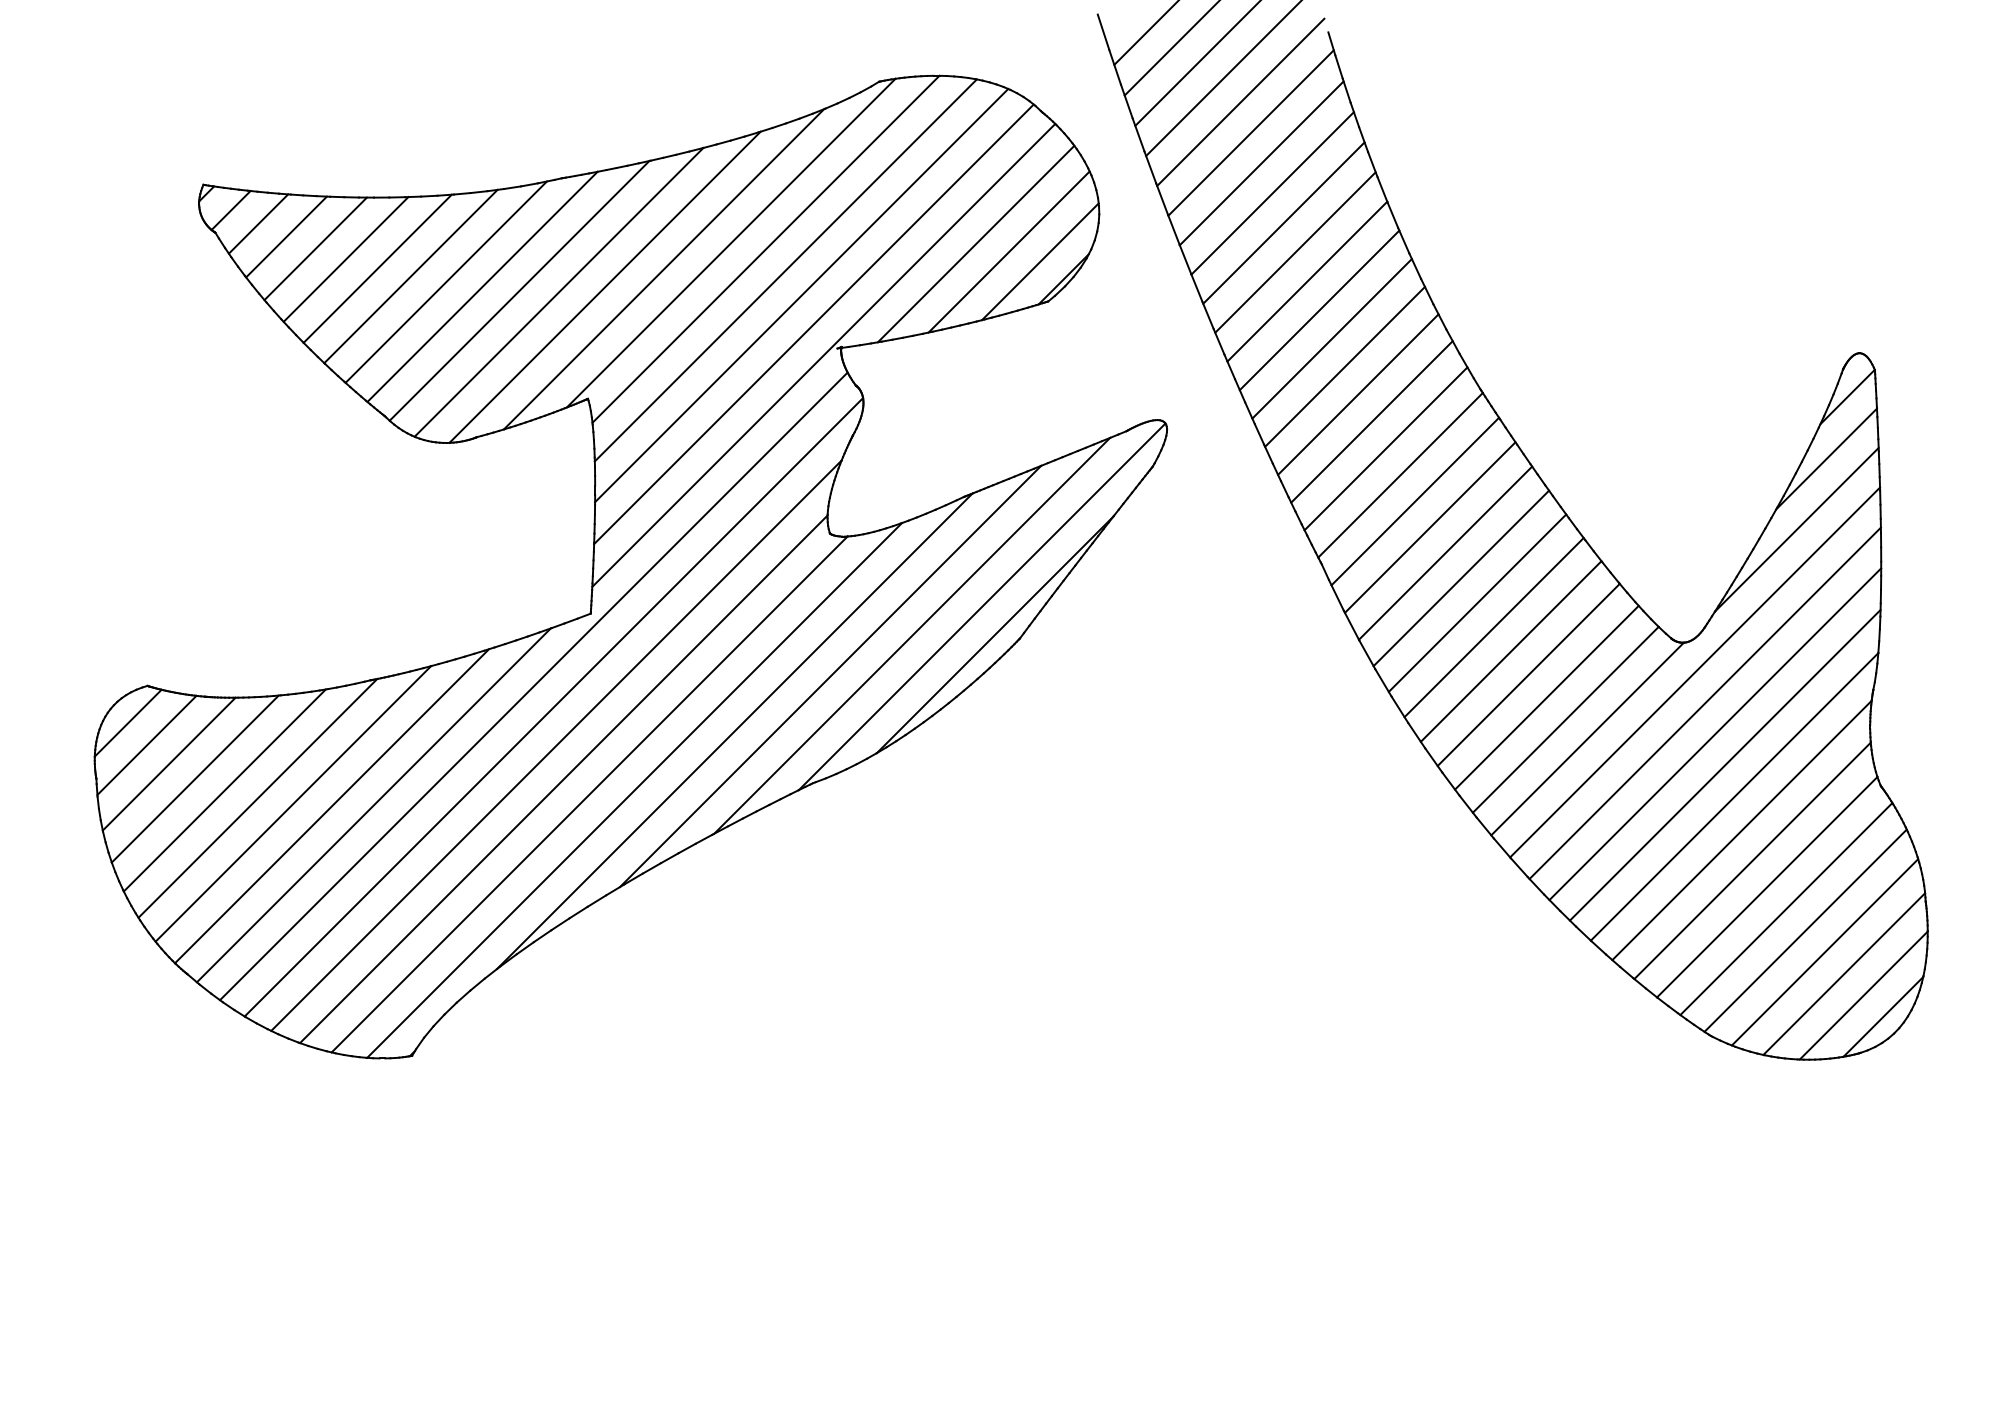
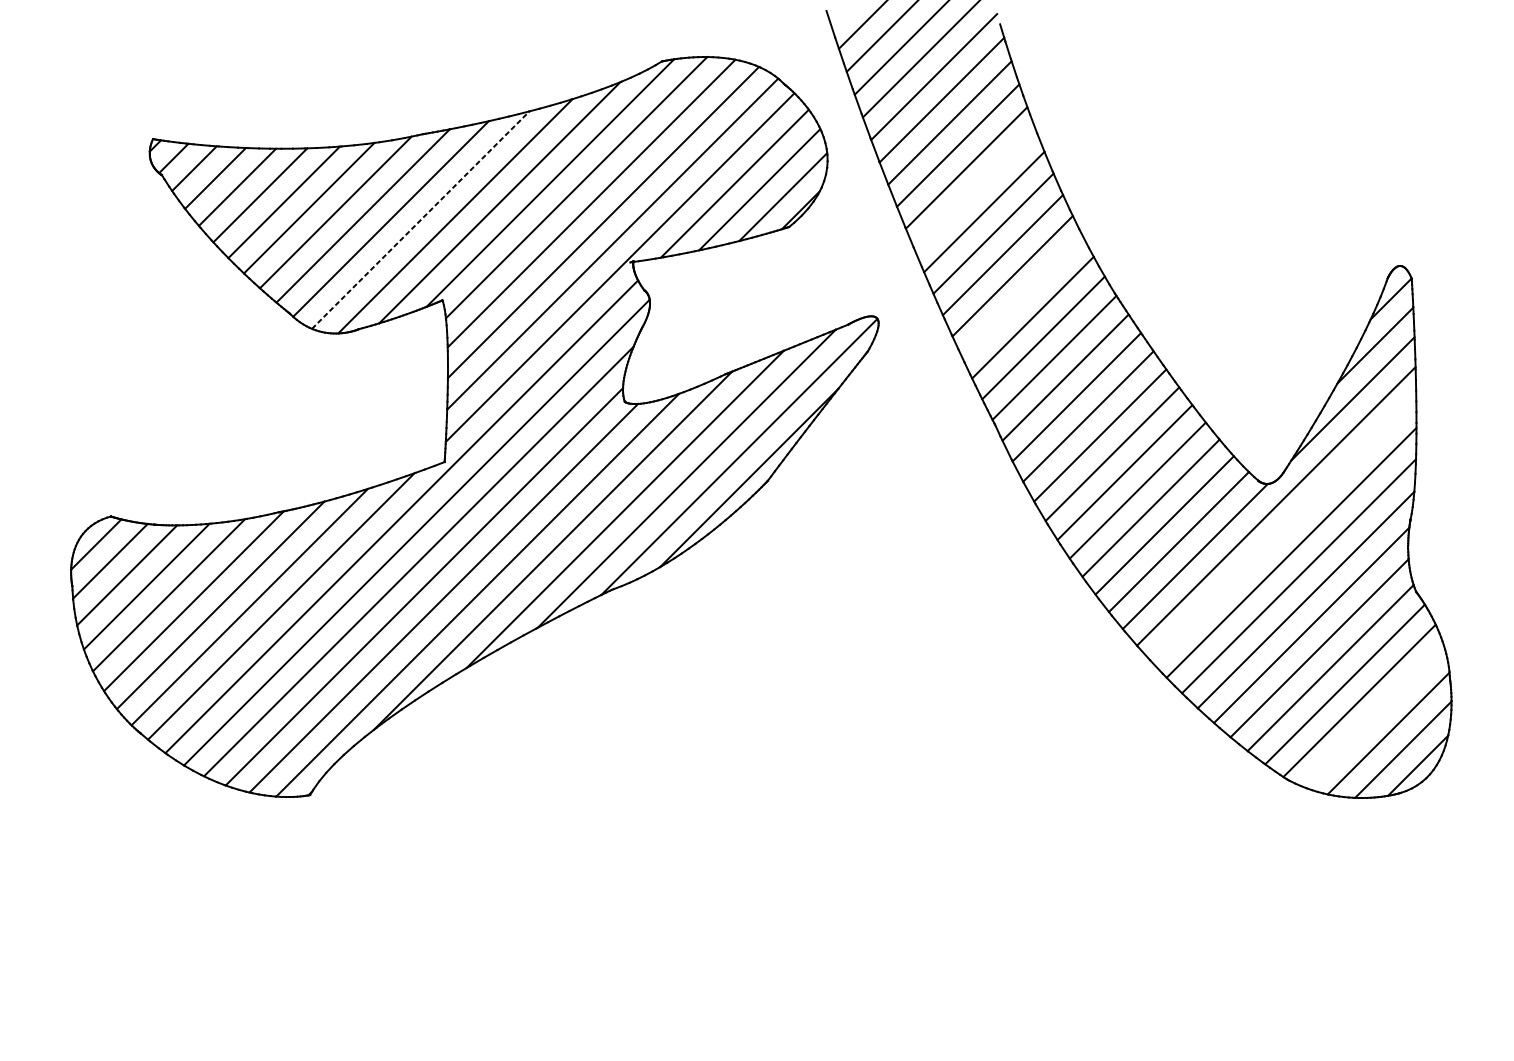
line: (1295, 252) -> (975, 190), removed
line: (559, 292) -> (421, 220), solid -> dashed
line: (1358, 394) -> (1022, 297), removed
line: (1704, 703) -> (1283, 529), removed
line: (1824, 952) -> (1373, 717), removed

